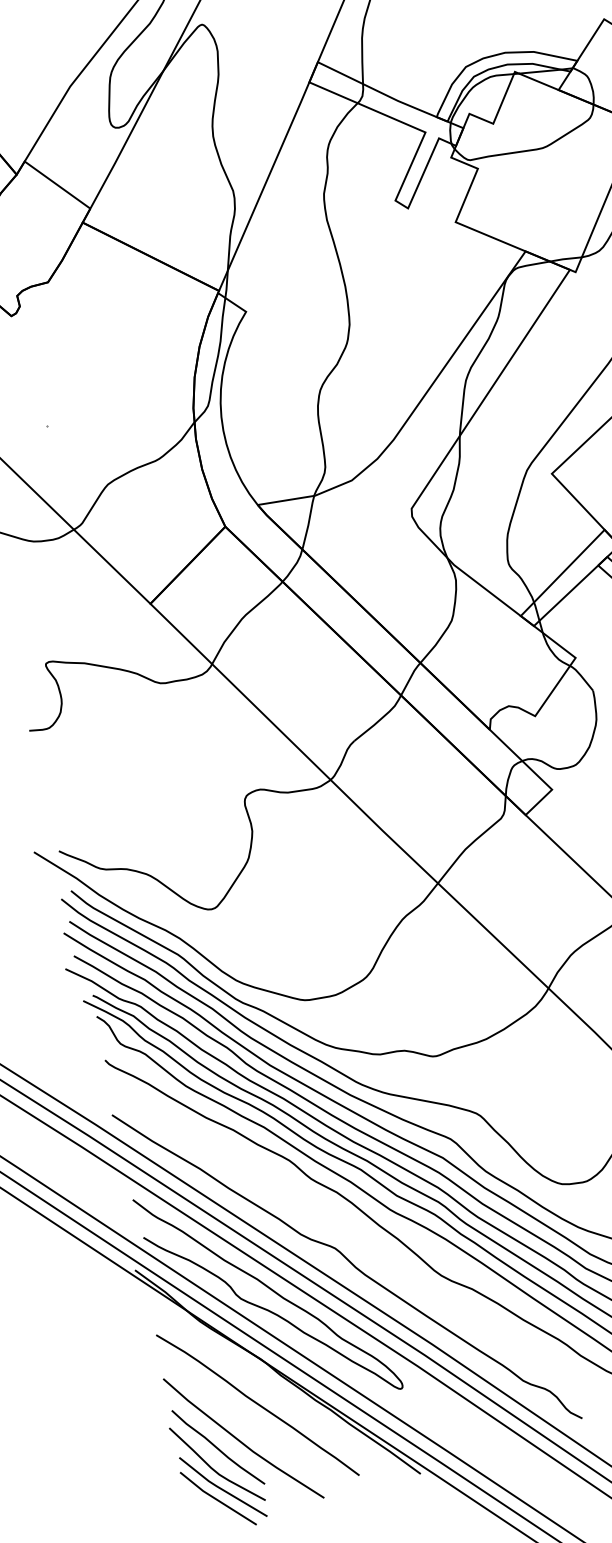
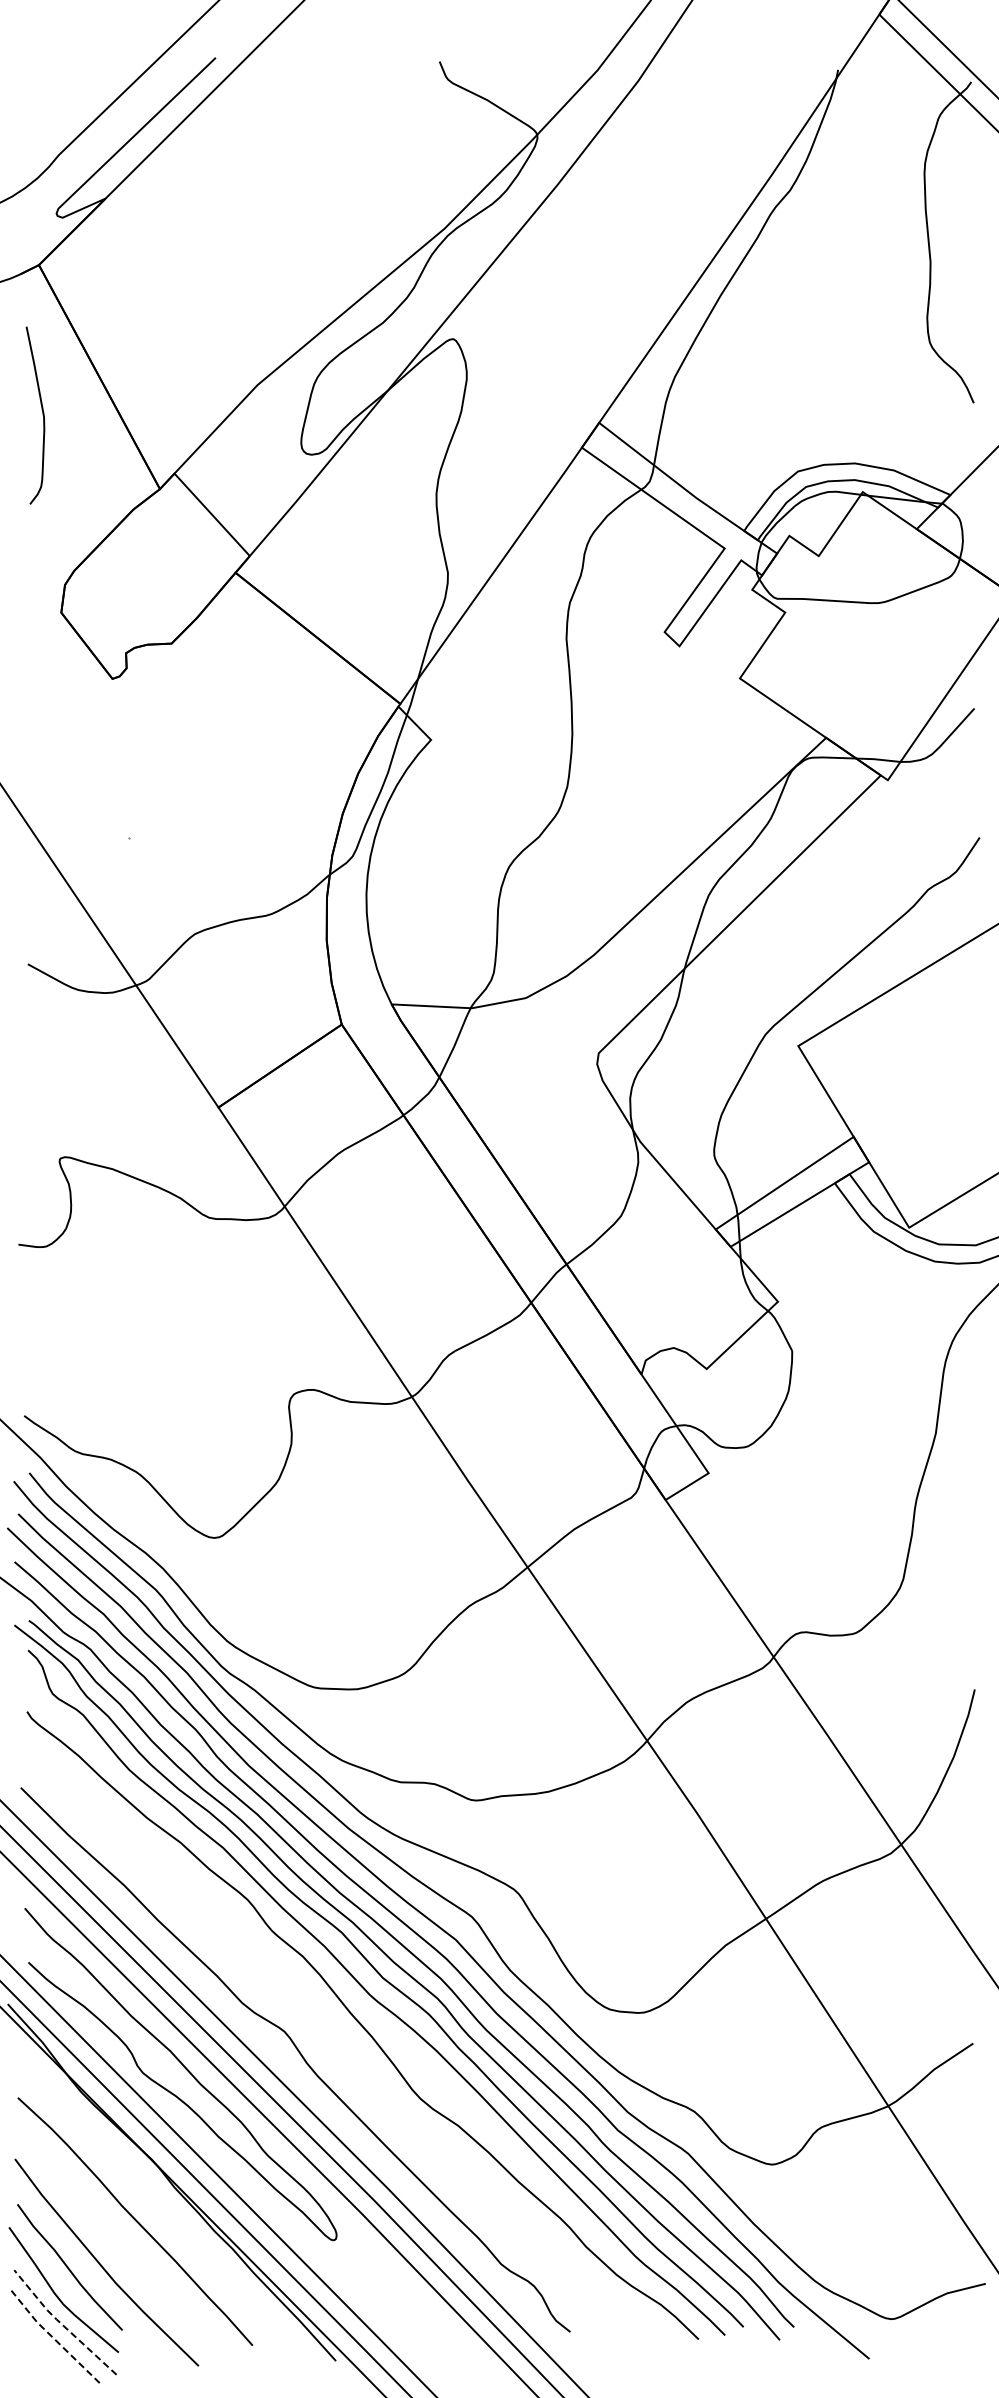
line: (220, 1489) -> (61, 2324), solid -> dashed
line: (216, 1499) -> (52, 2337), solid -> dashed

